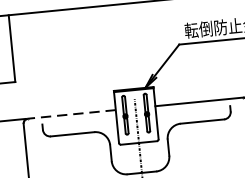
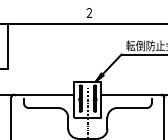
line: (71, 114) -> (44, 94), dashed -> solid

